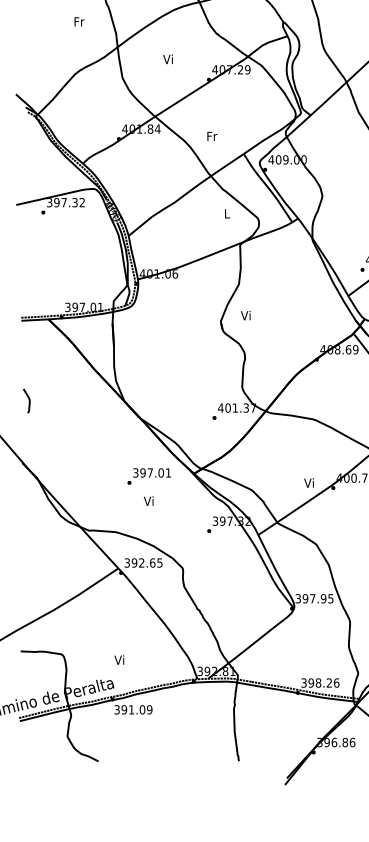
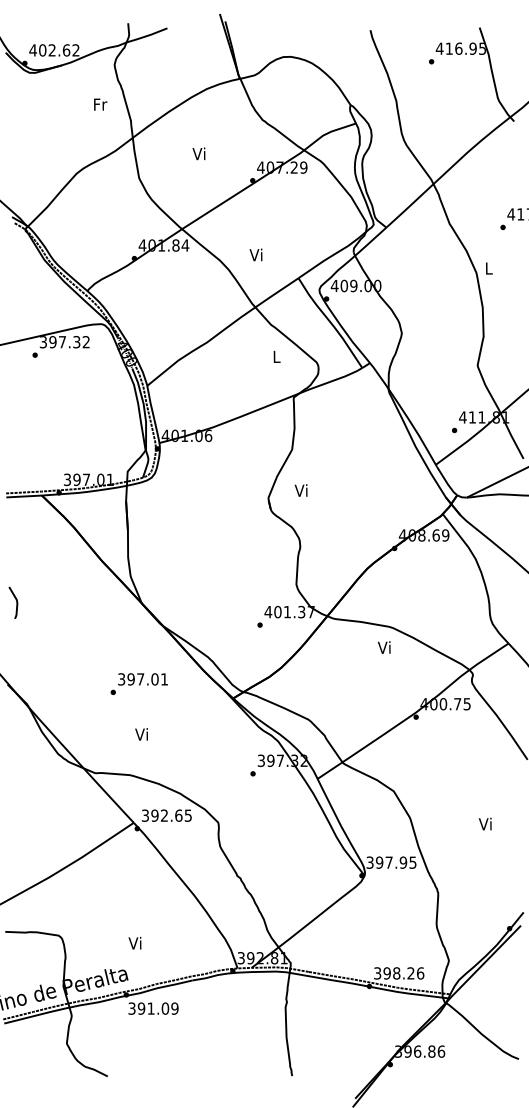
text: (79, 21) -> (100, 104), moved
text: (211, 135) -> (256, 254), Fr -> Vi
text: (148, 476) -> (138, 683), moved
text: (309, 482) -> (384, 647), moved
text: (148, 501) -> (141, 734), moved

